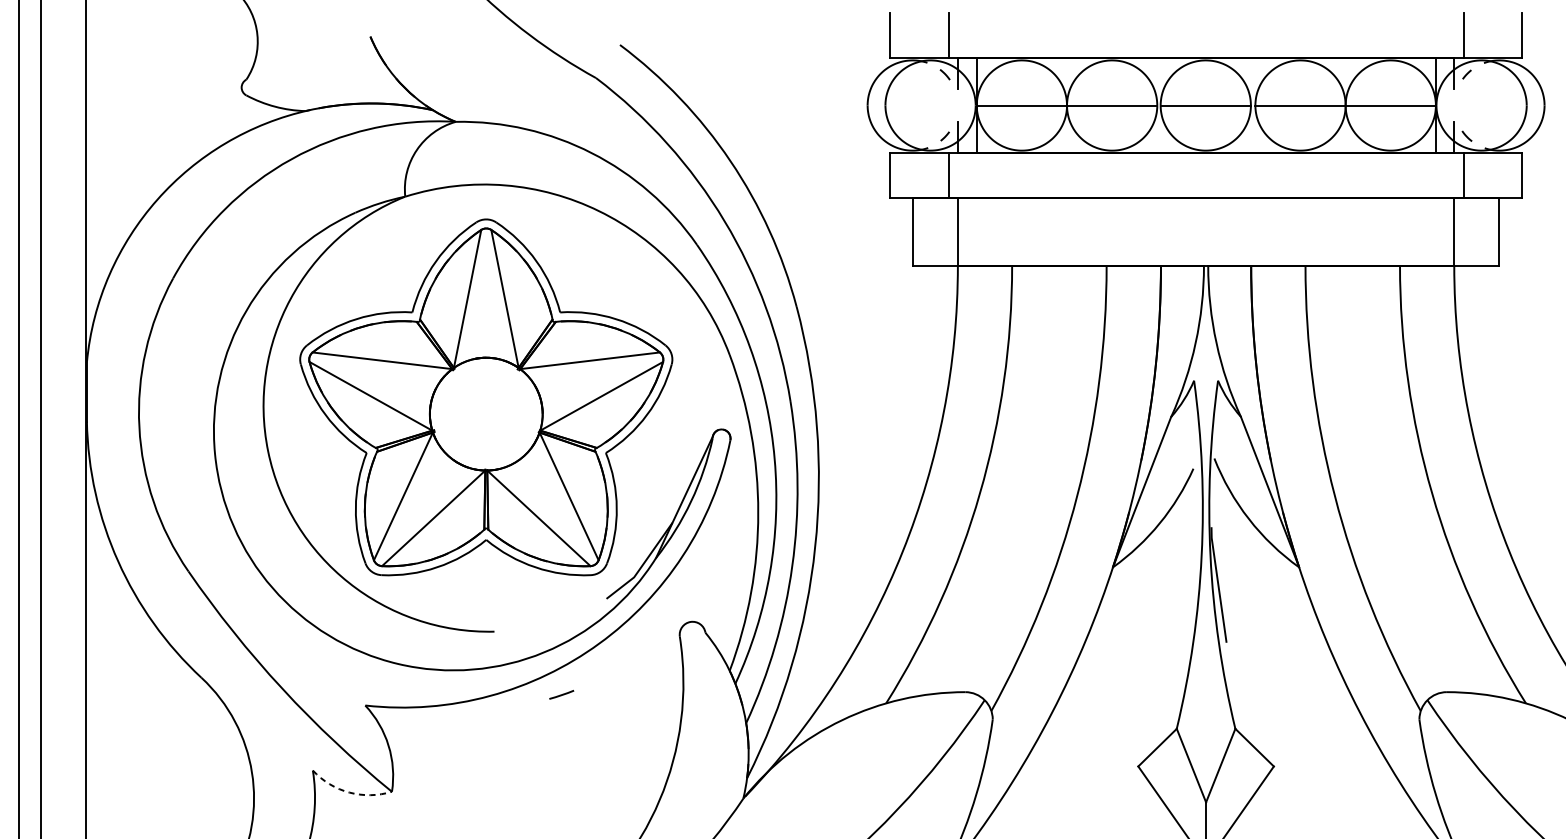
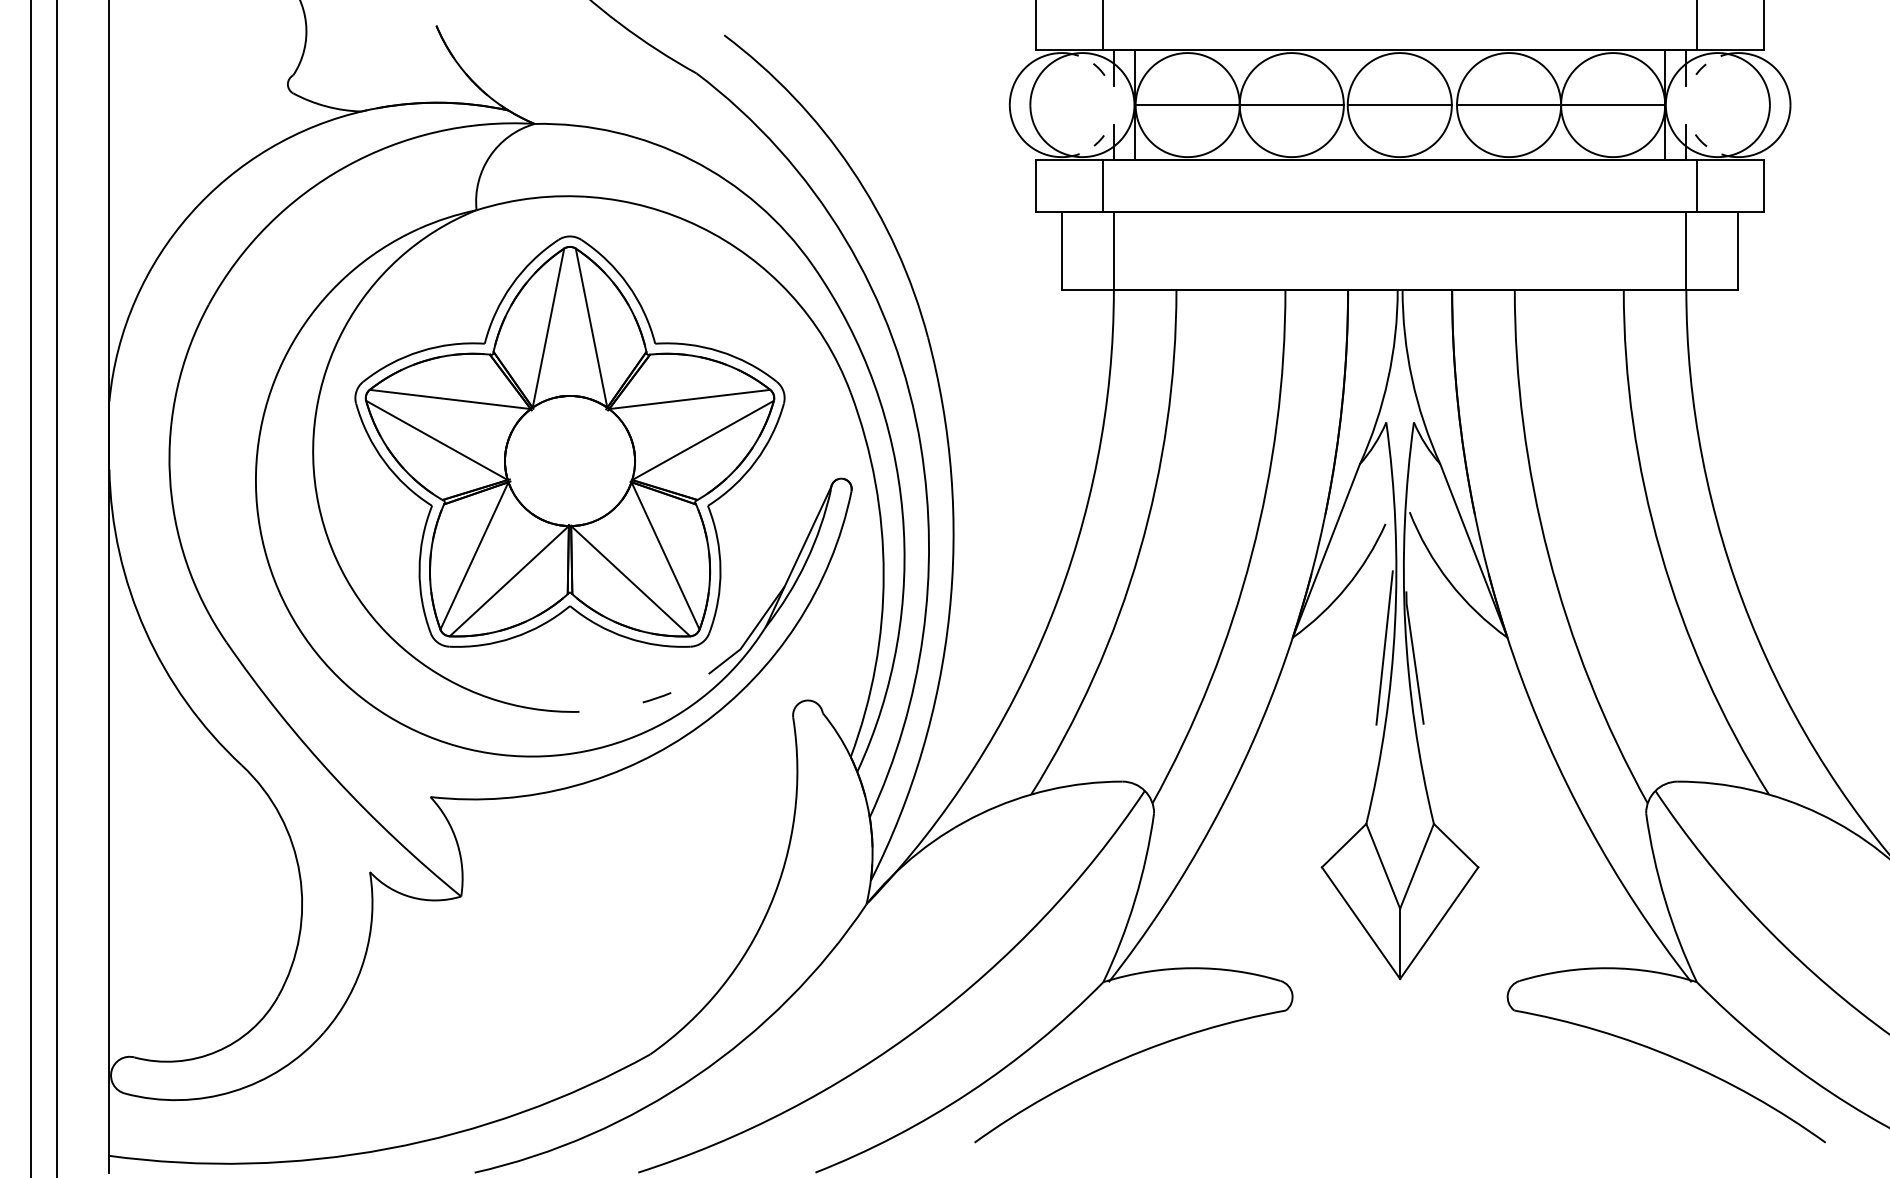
line: (1192, 575) -> (1384, 647), added
line: (561, 694) -> (656, 697), moved
arc: (349, 792) -> (412, 897), dashed -> solid

